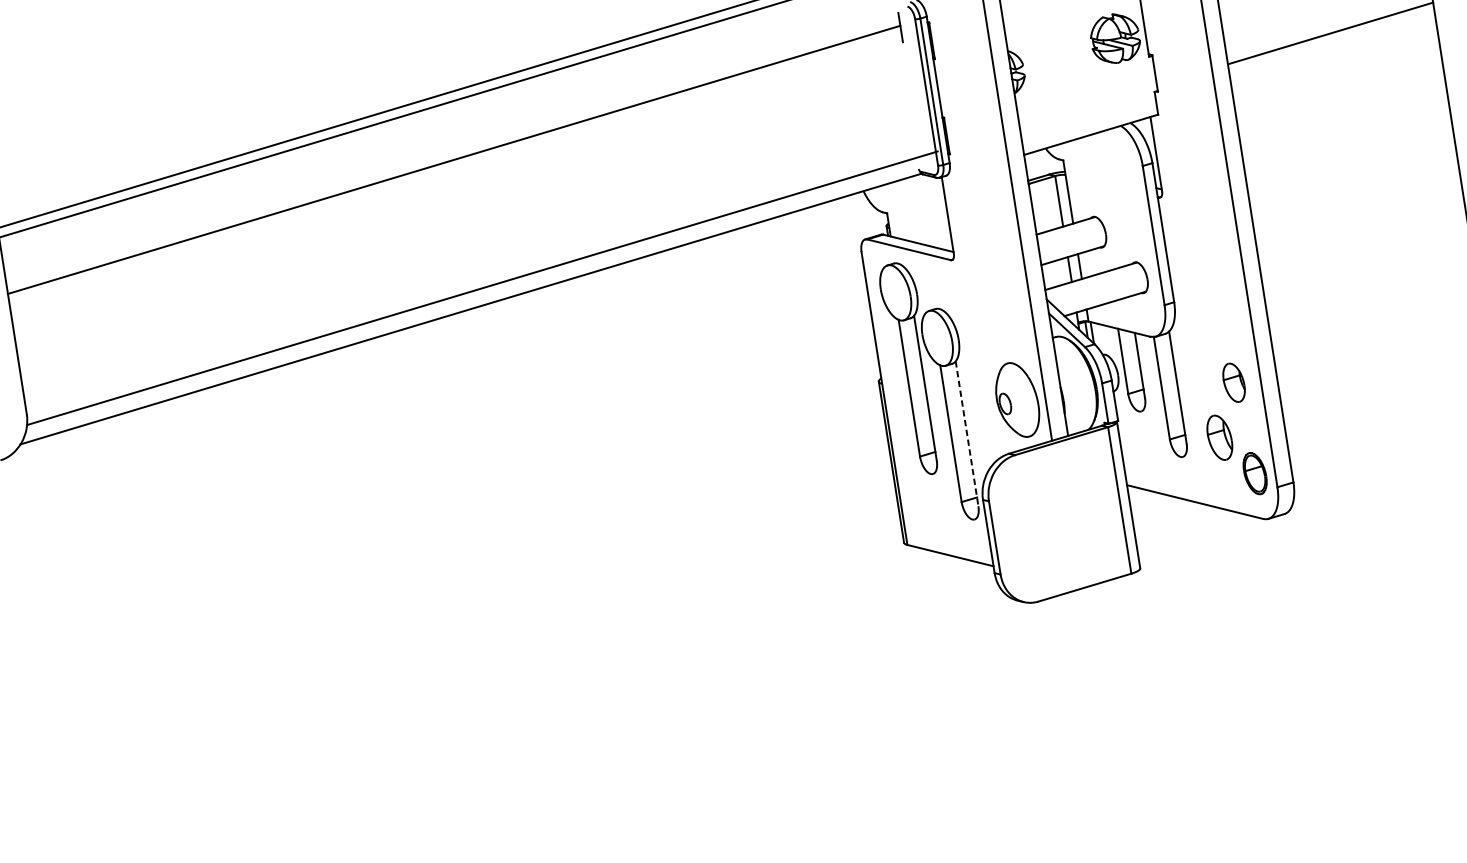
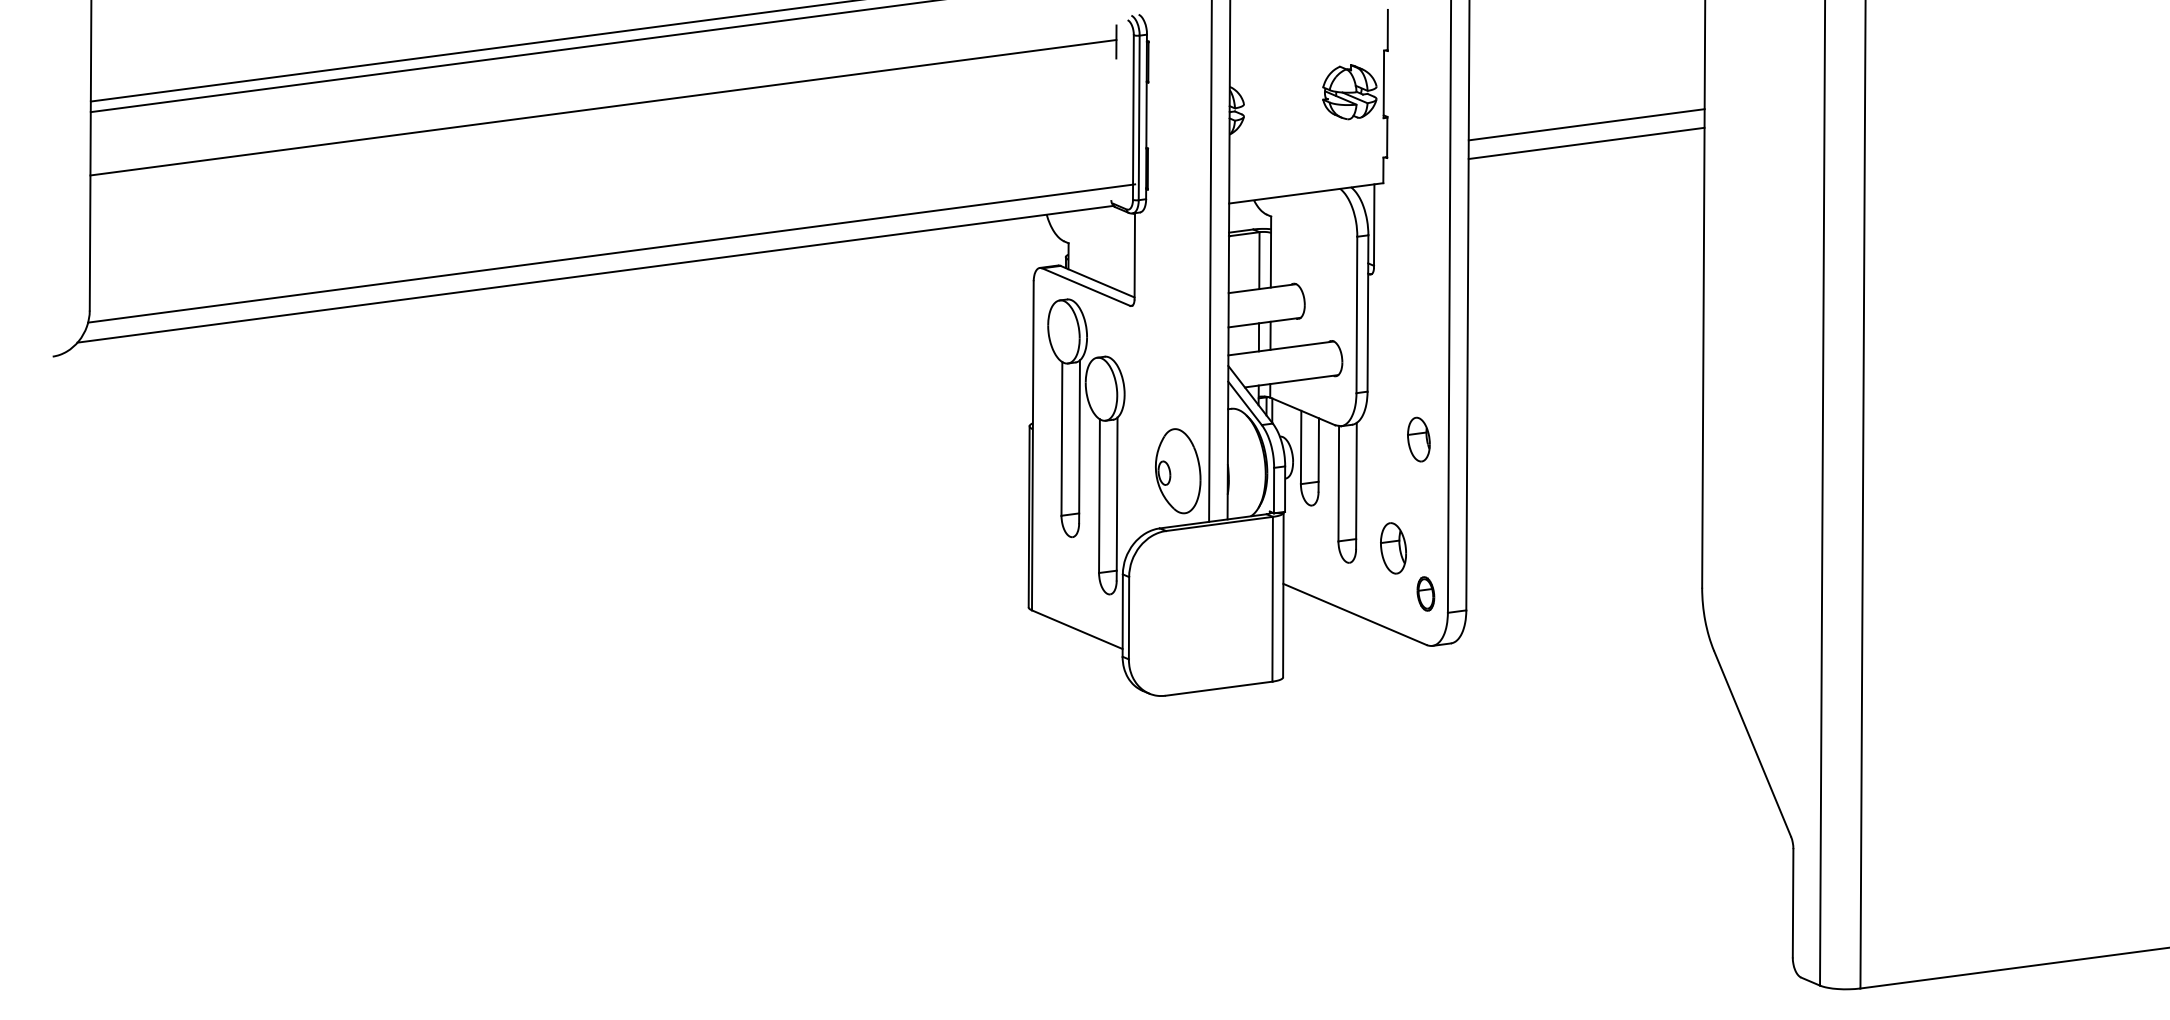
line: (1333, 50) -> (1586, 143), added
part: (1233, 382) -> (1418, 439), moved
line: (967, 434) -> (1117, 499), dashed -> solid
part: (1254, 473) -> (1425, 593), size x0.71

